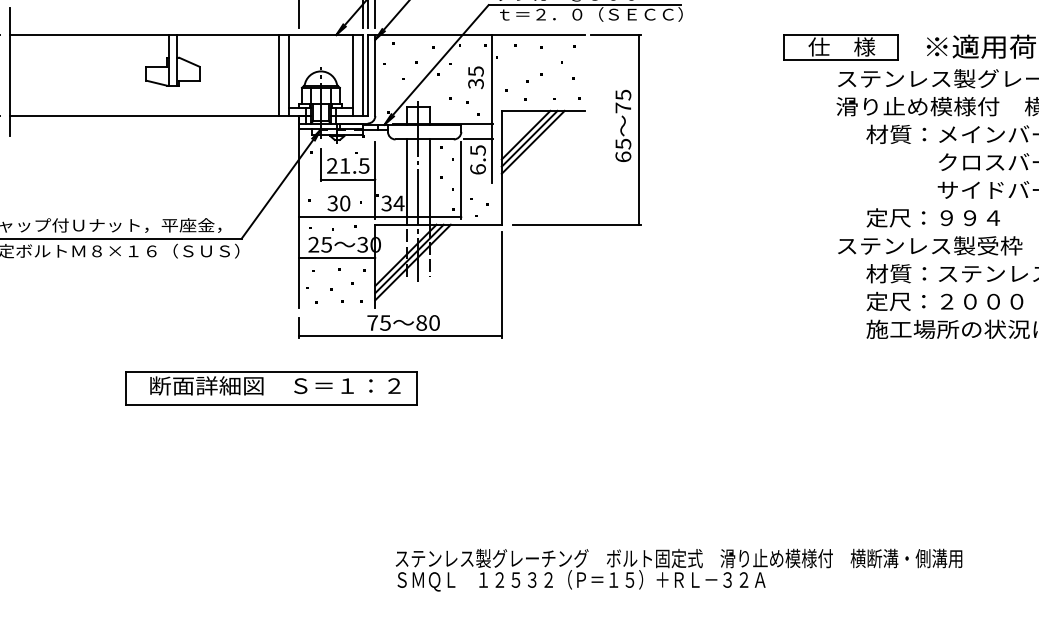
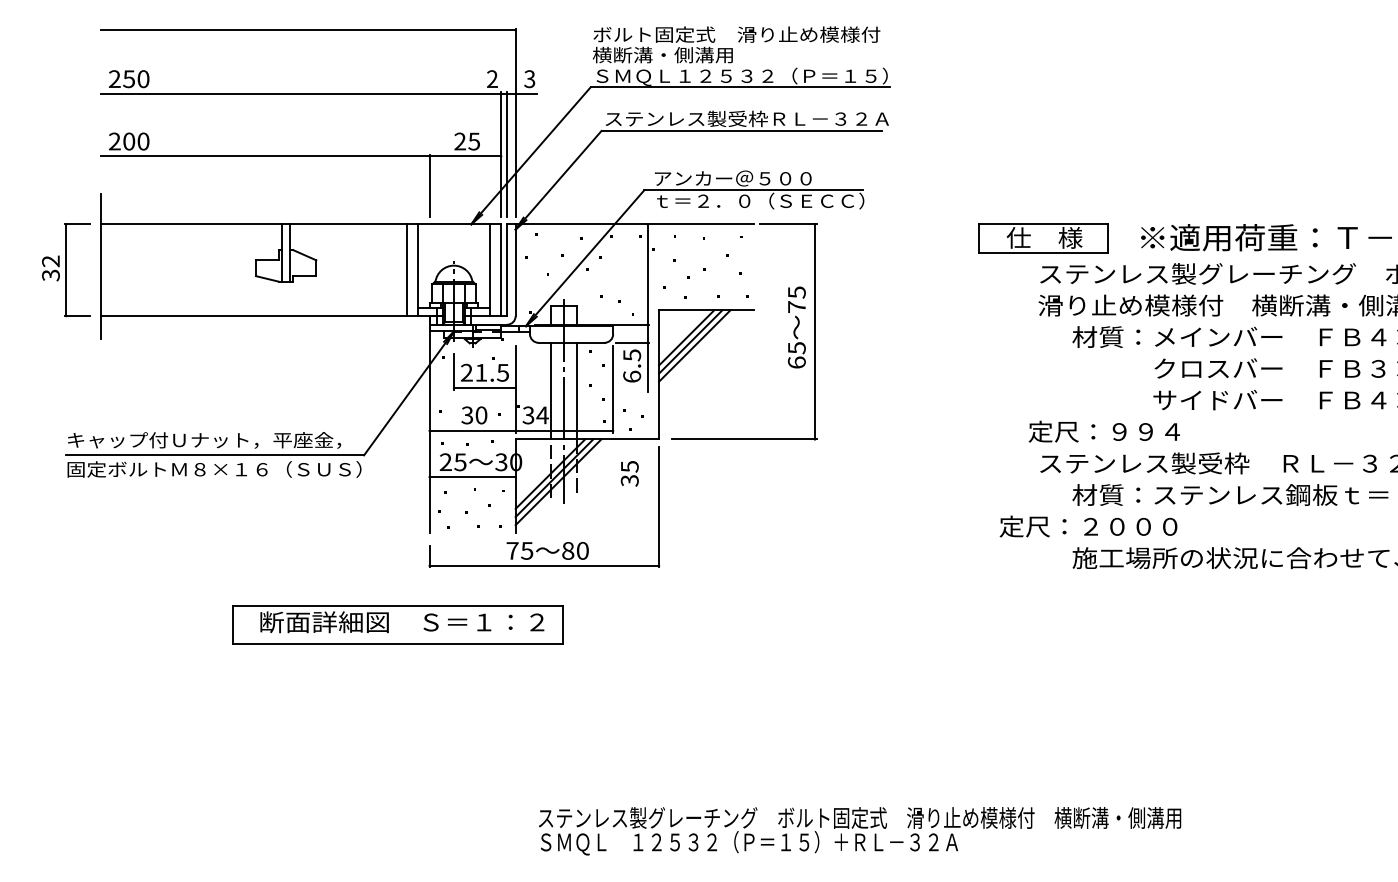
text: (475, 77) -> (629, 473), moved
text: (932, 217) -> (1103, 431), moved
text: (944, 301) -> (1088, 526), moved

